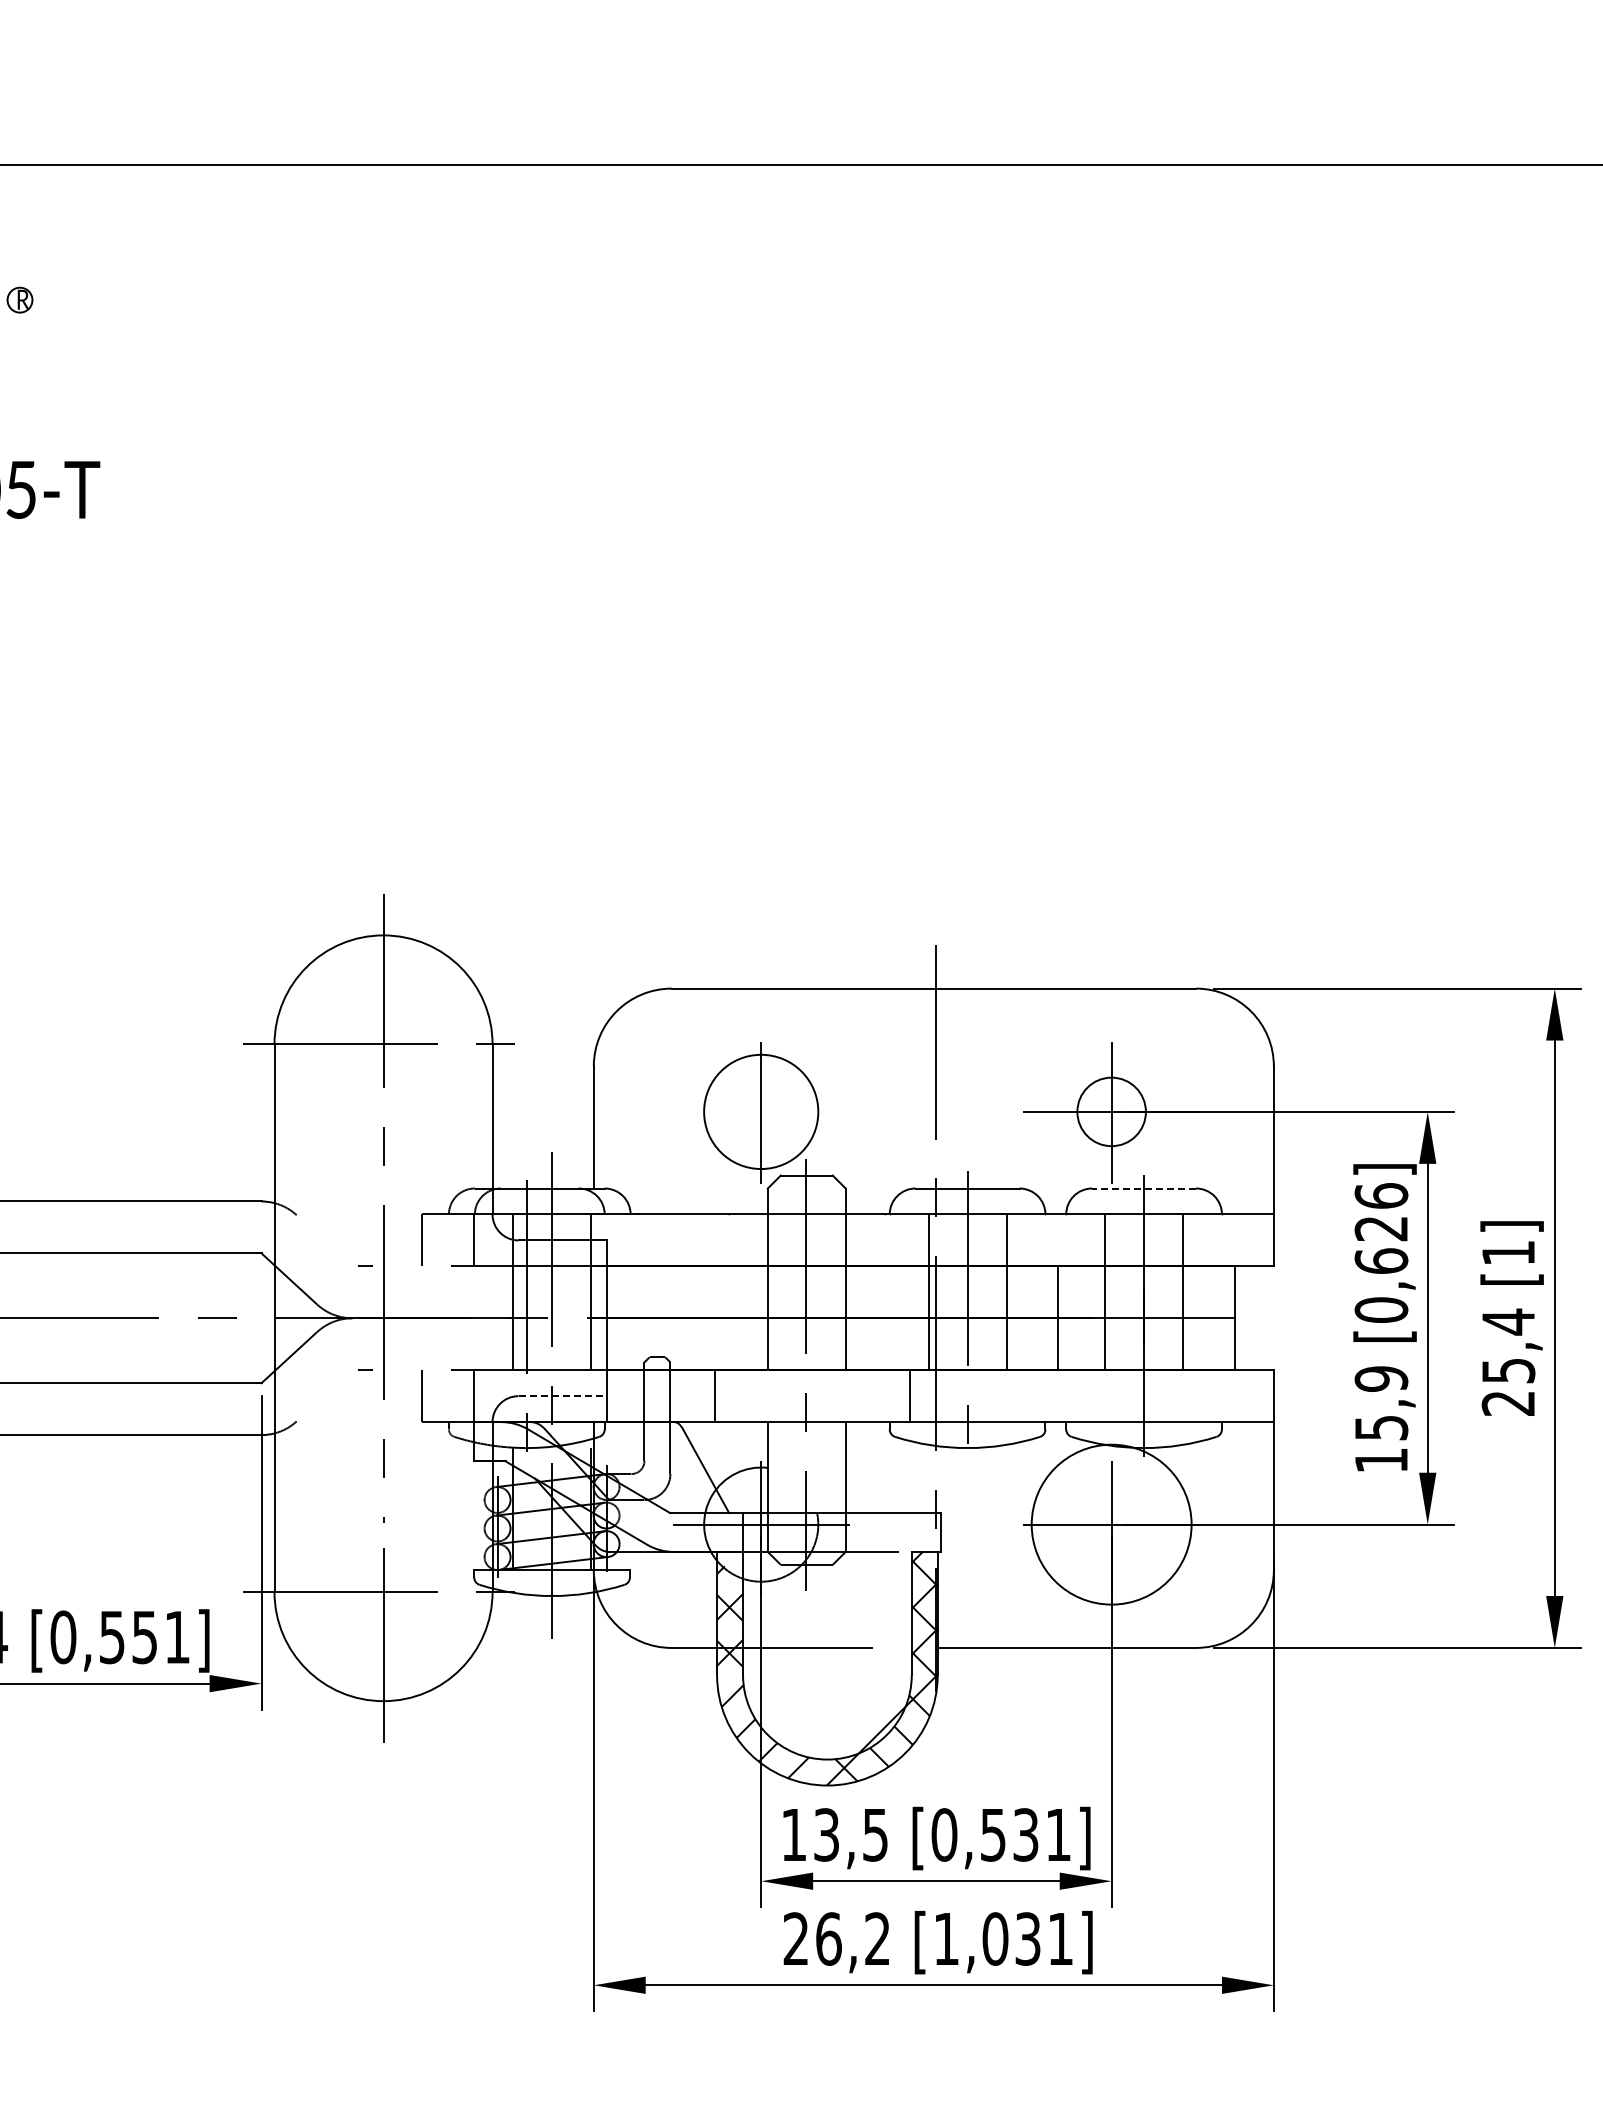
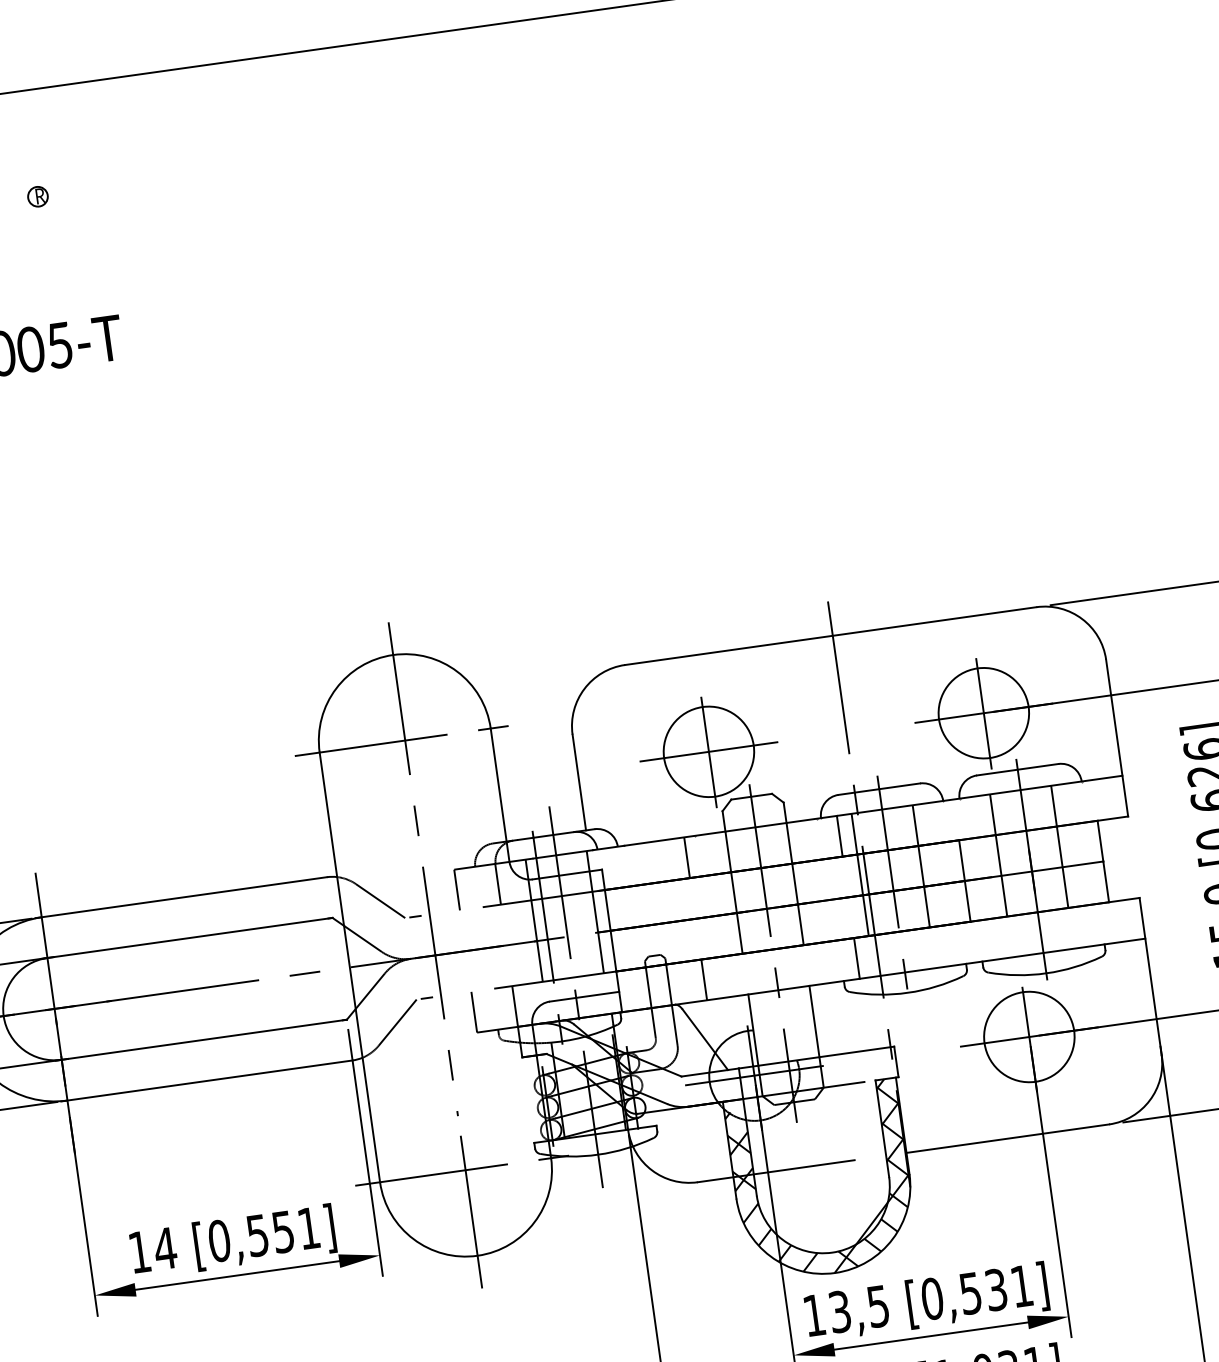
line: (760, 1111) -> (708, 751), added
circle: (1111, 1111) -> (983, 712), size x1.67
line: (1144, 1188) -> (1018, 769), dashed -> solid
line: (324, 1240) -> (380, 900), added
line: (715, 1240) -> (687, 857), added
line: (909, 1240) -> (839, 836), added
line: (324, 1395) -> (397, 1022), added
line: (563, 1396) -> (585, 996), dashed -> solid
circle: (1111, 1524) -> (1029, 1036), size x0.71

